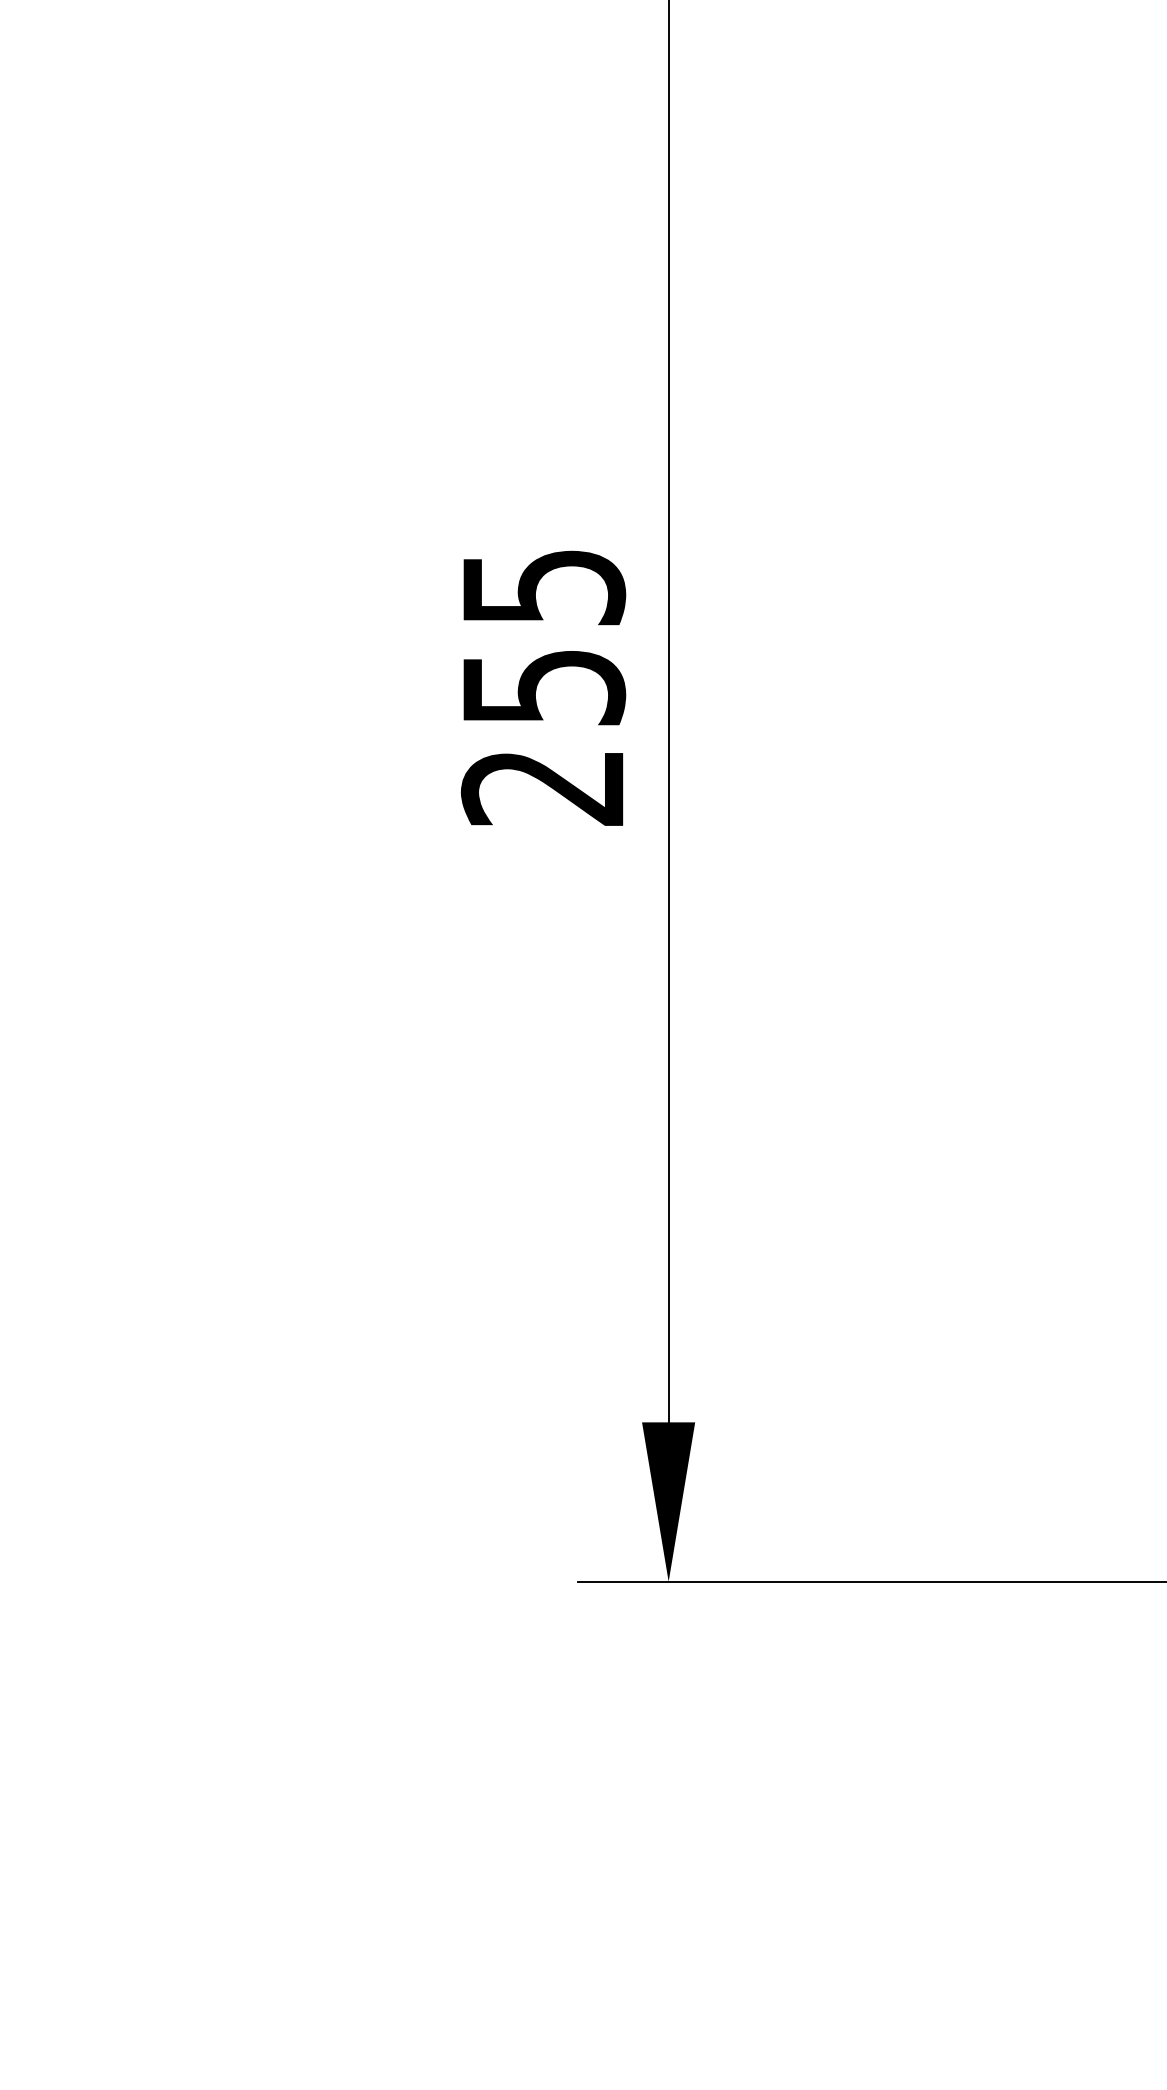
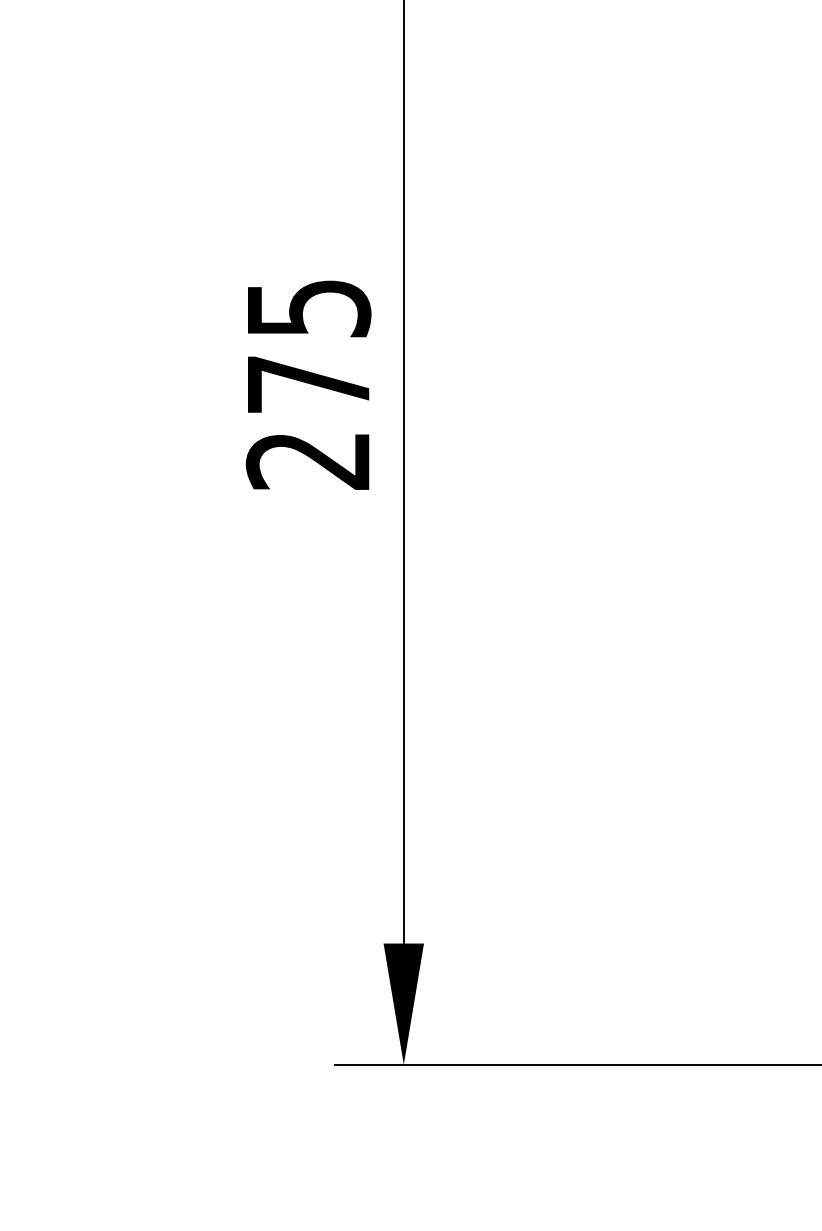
text: (544, 687) -> (309, 384), 255 -> 275

